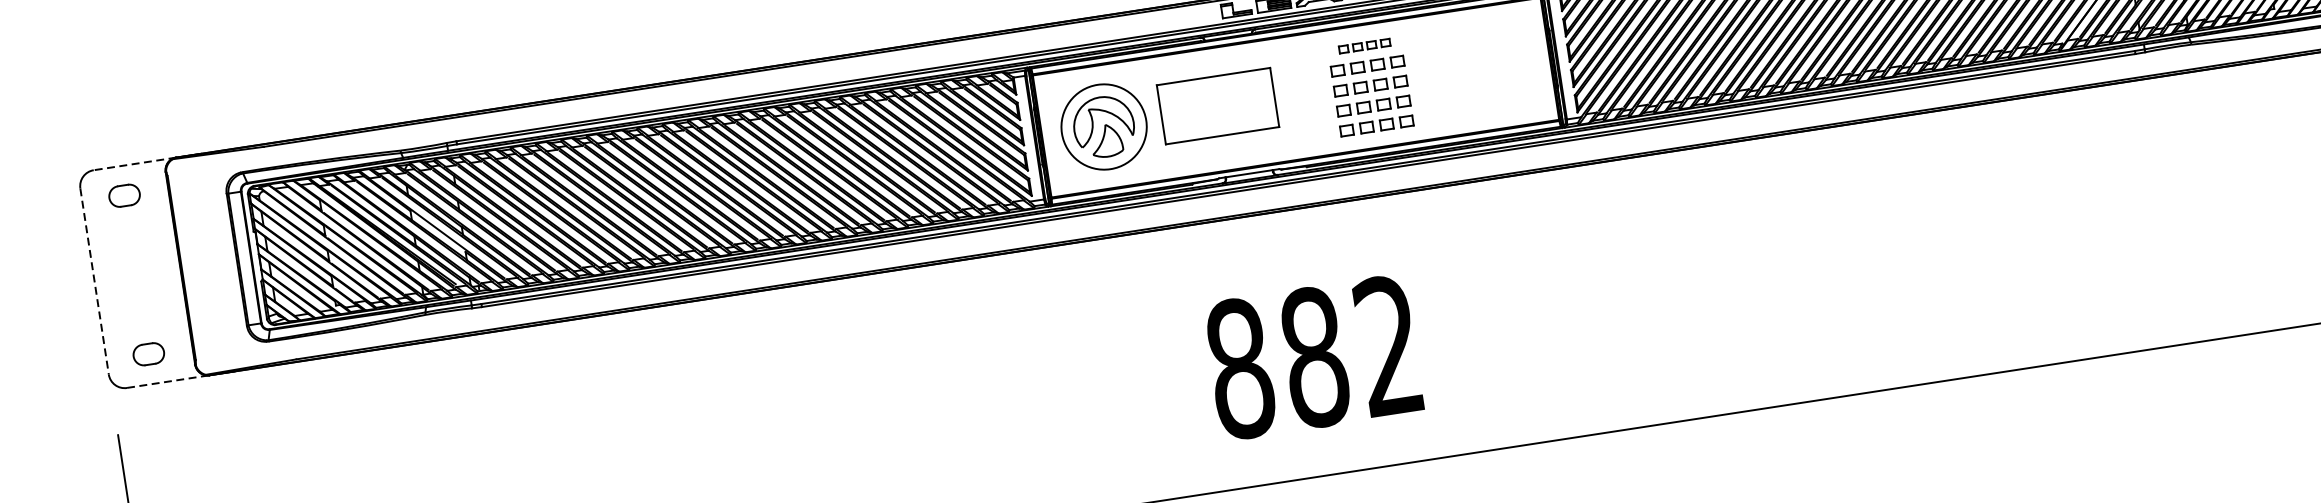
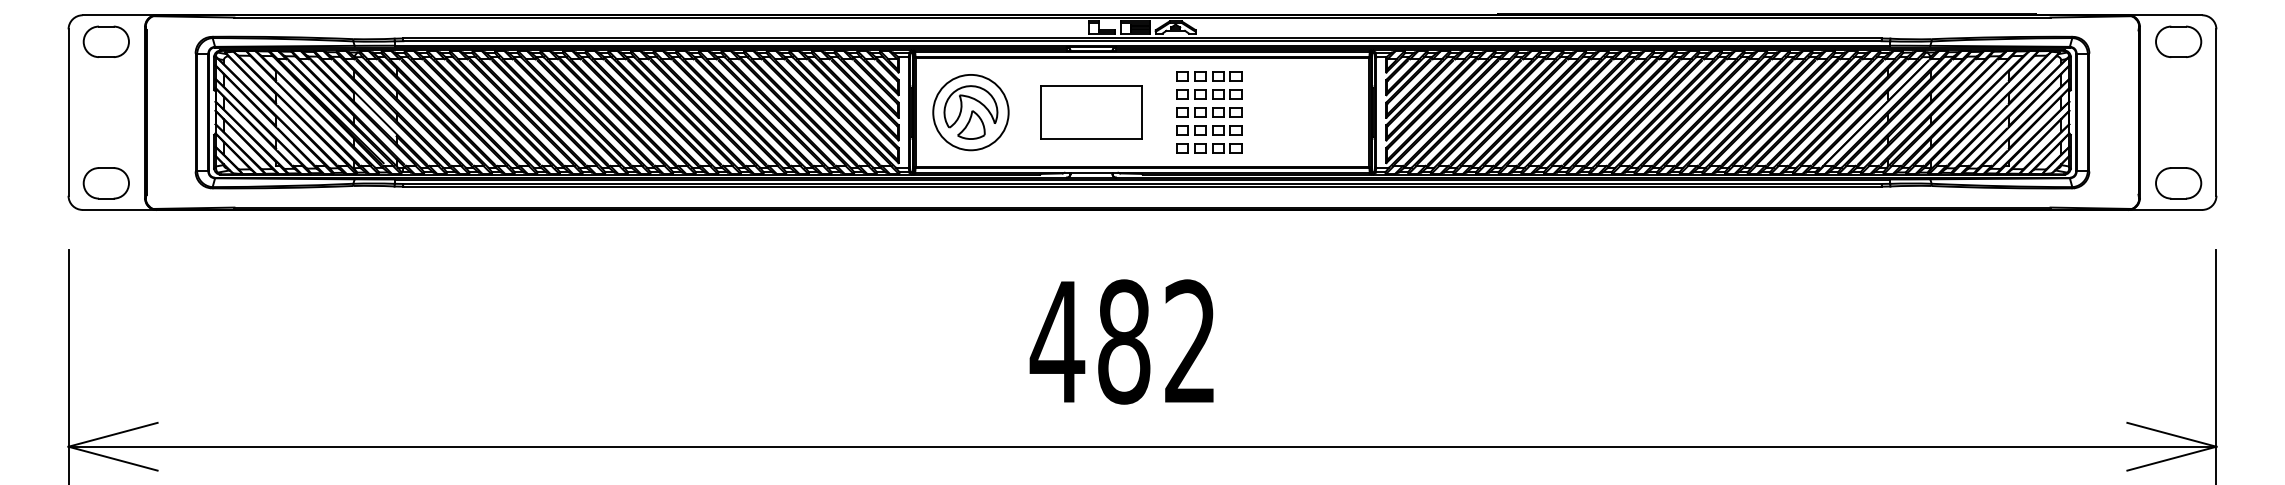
part: (1364, 45) -> (1209, 76), size x1.43
part: (1218, 106) -> (1091, 112), moved
line: (134, 164) -> (119, 15), dashed -> solid
part: (123, 195) -> (105, 41), size x1.67
line: (94, 282) -> (68, 113), dashed -> solid
part: (148, 354) -> (105, 183), size x1.67
text: (1240, 368) -> (1057, 341), 882 -> 482
line: (168, 381) -> (119, 209), dashed -> solid

